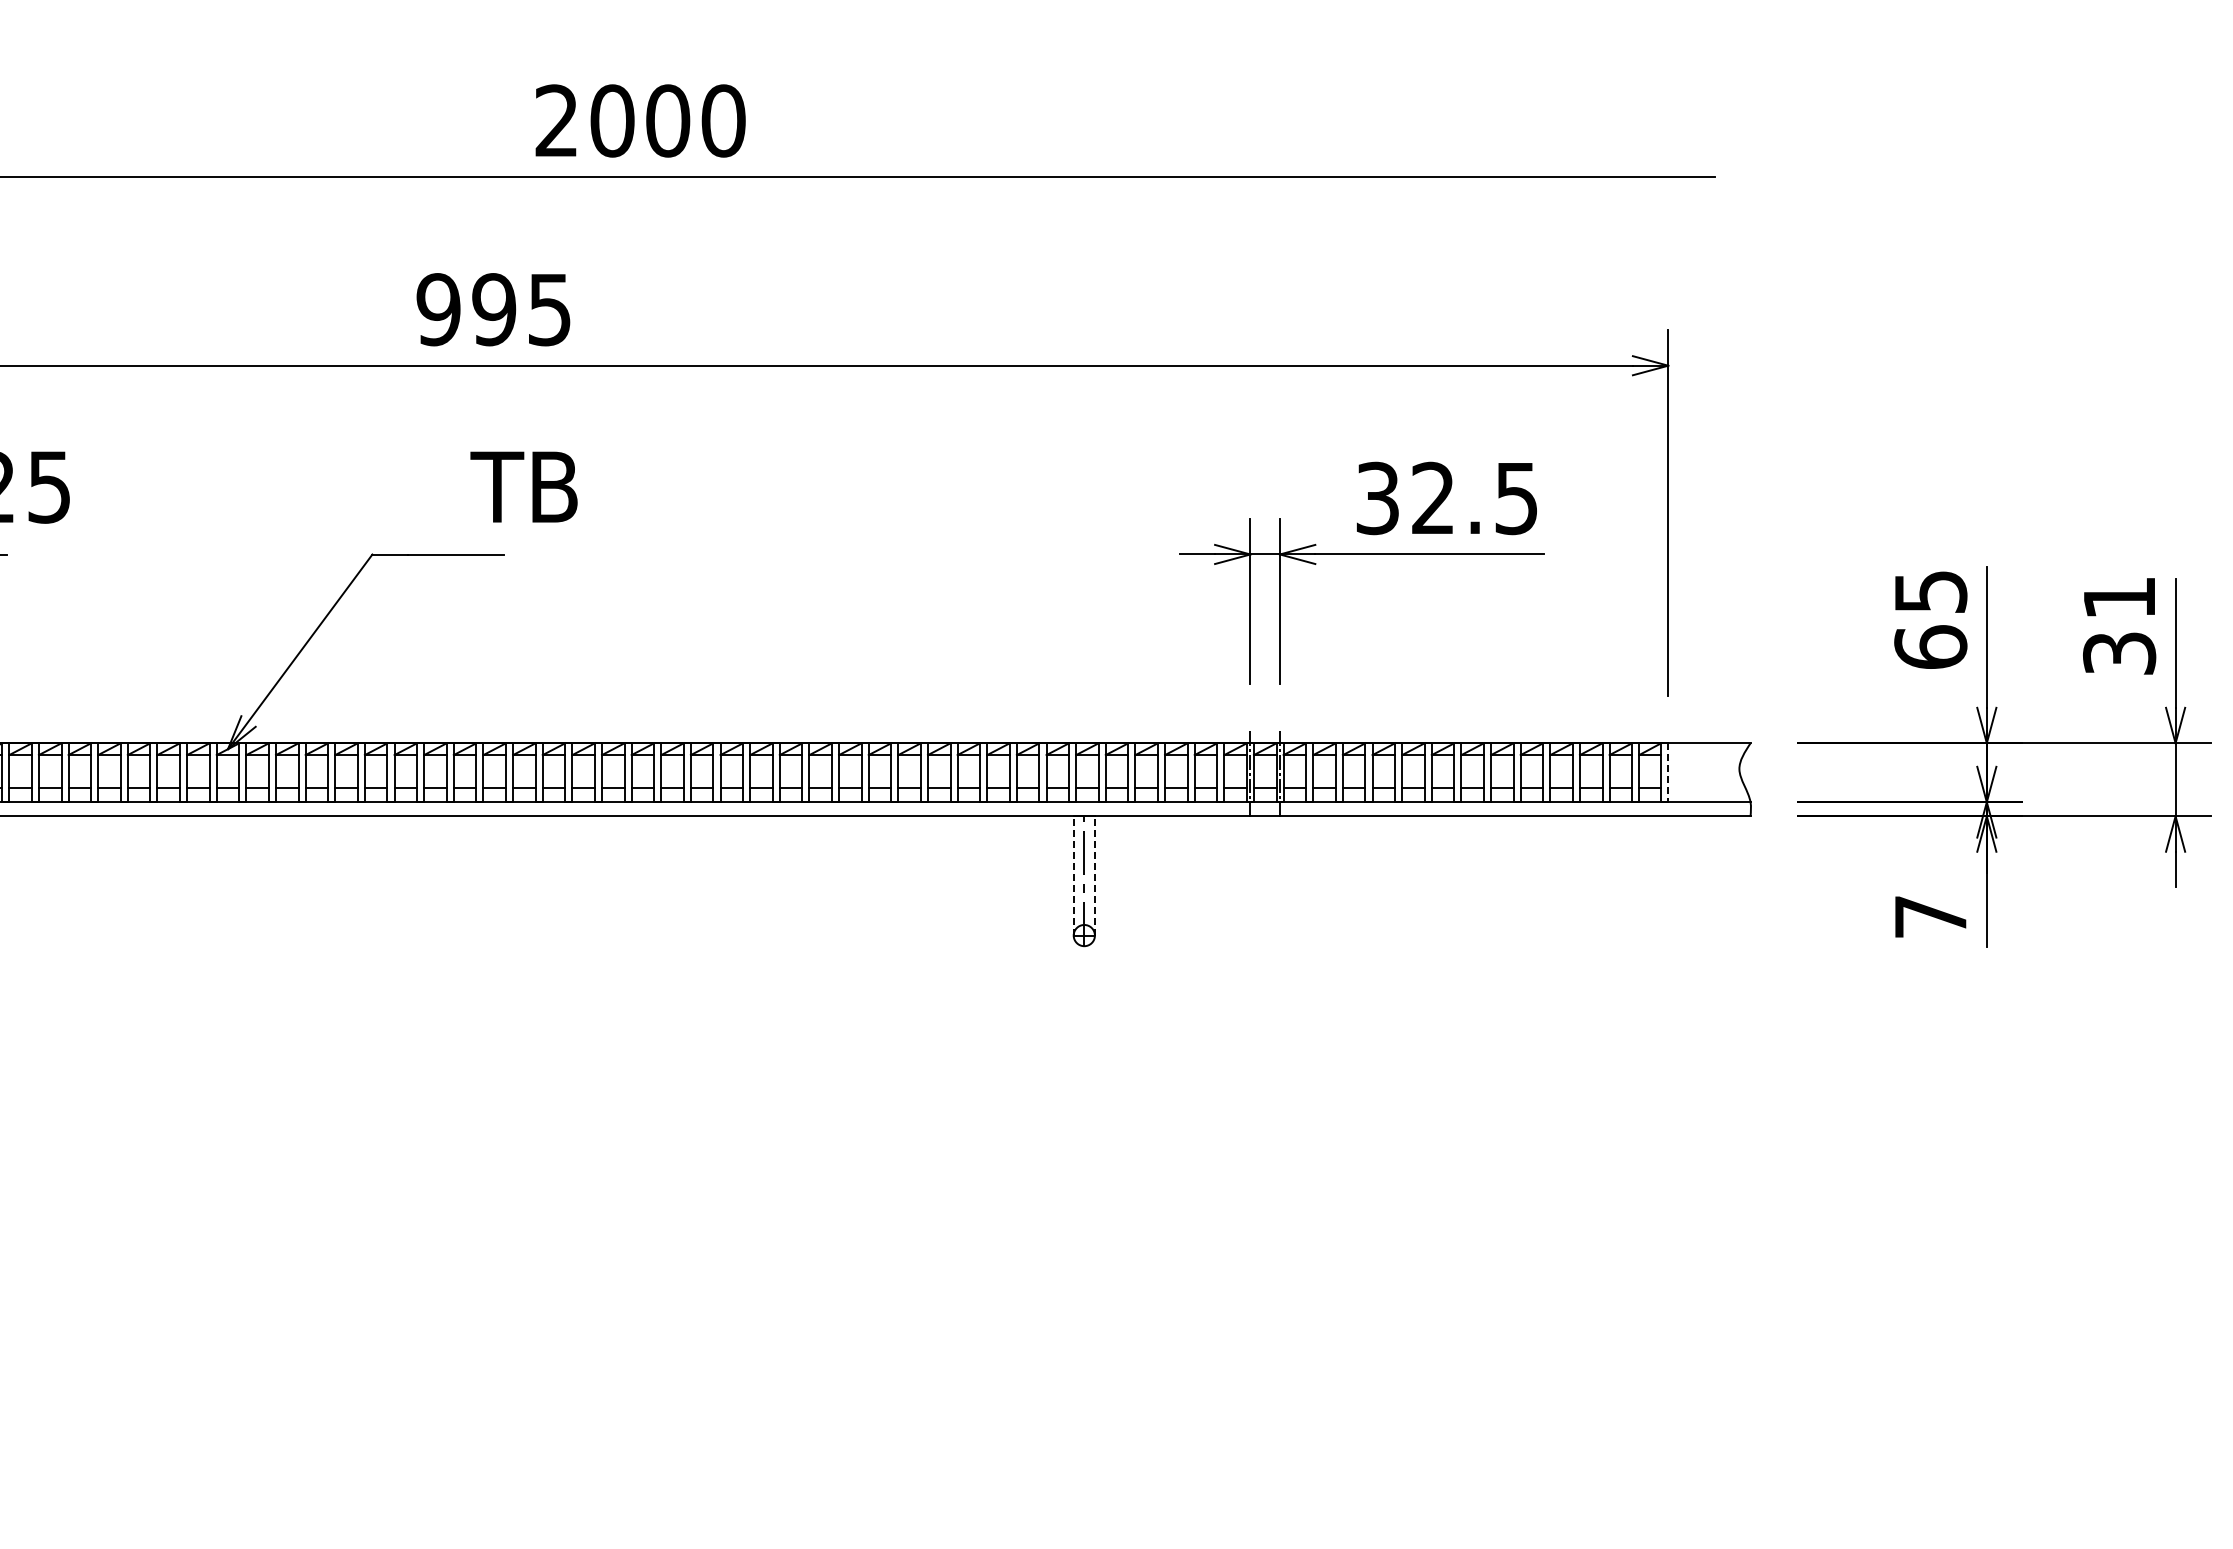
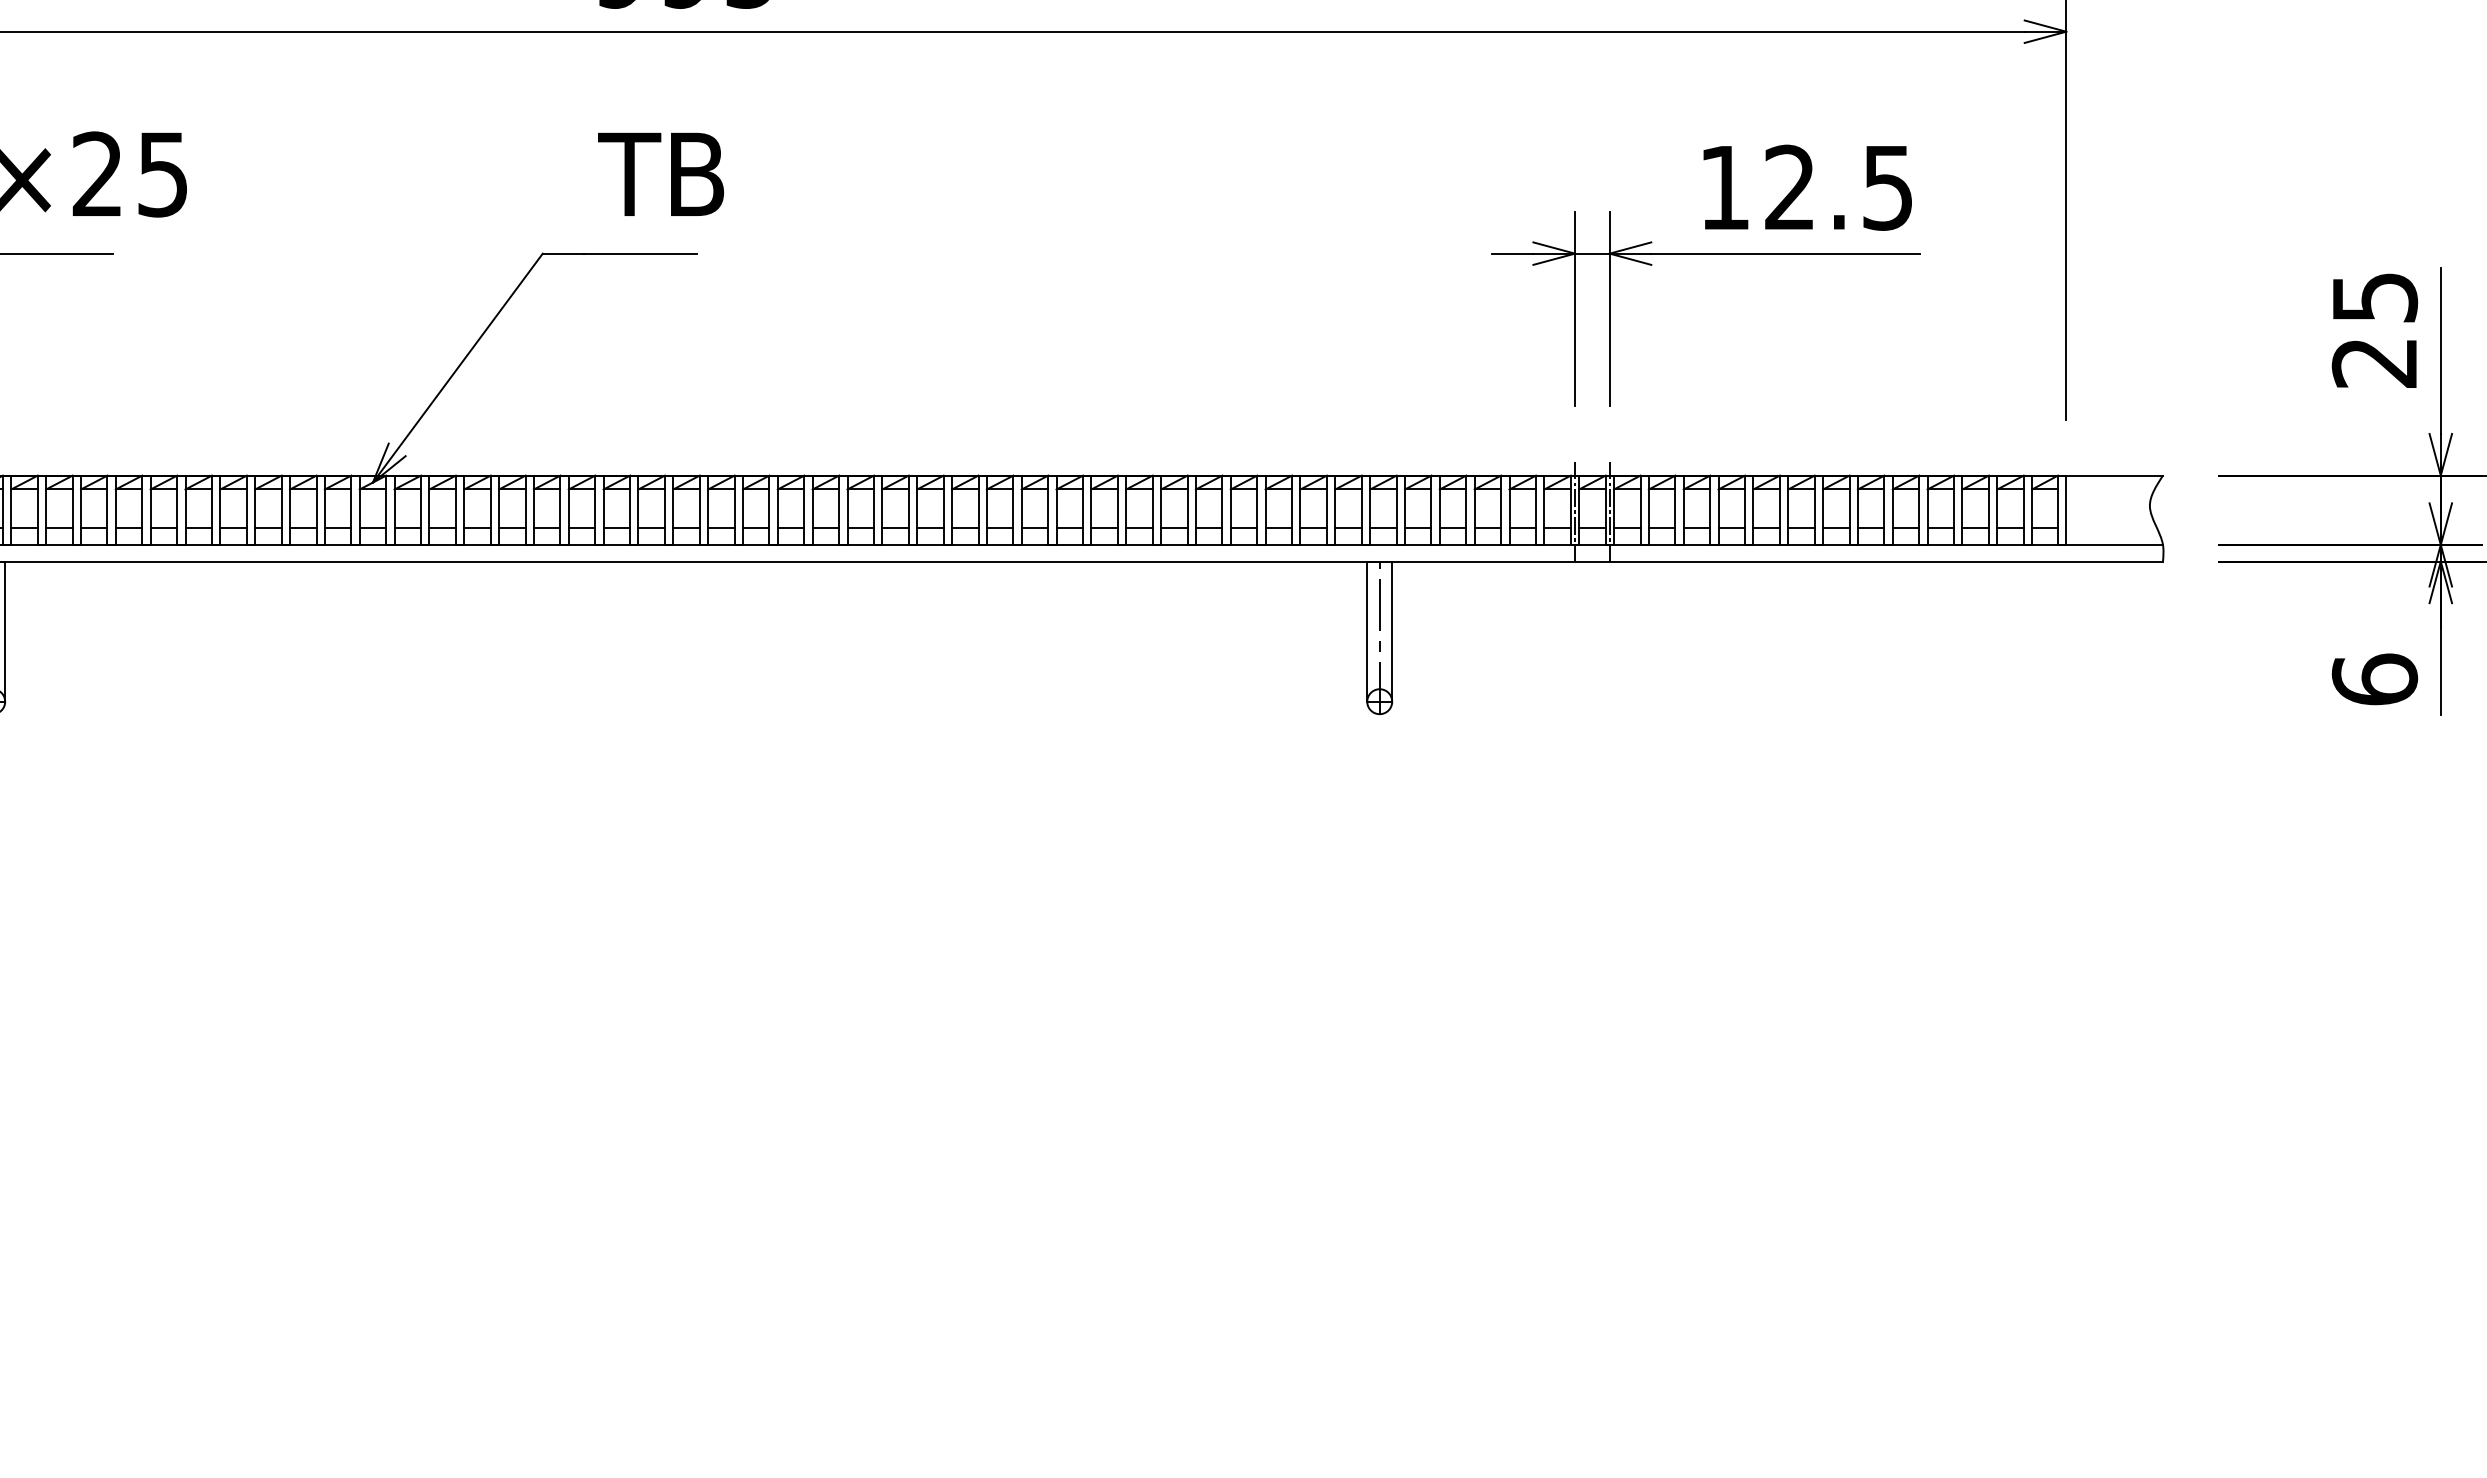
text: (523, 486) -> (660, 173), moved
text: (1377, 498) -> (1724, 187), 32.5 -> 12.5
text: (1930, 646) -> (2374, 361), 65 -> 25
line: (1668, 773) -> (2066, 511), dashed -> solid
line: (1073, 876) -> (1366, 632), dashed -> solid
line: (1094, 876) -> (1391, 632), dashed -> solid
text: (1930, 916) -> (2374, 679), 7 -> 6

